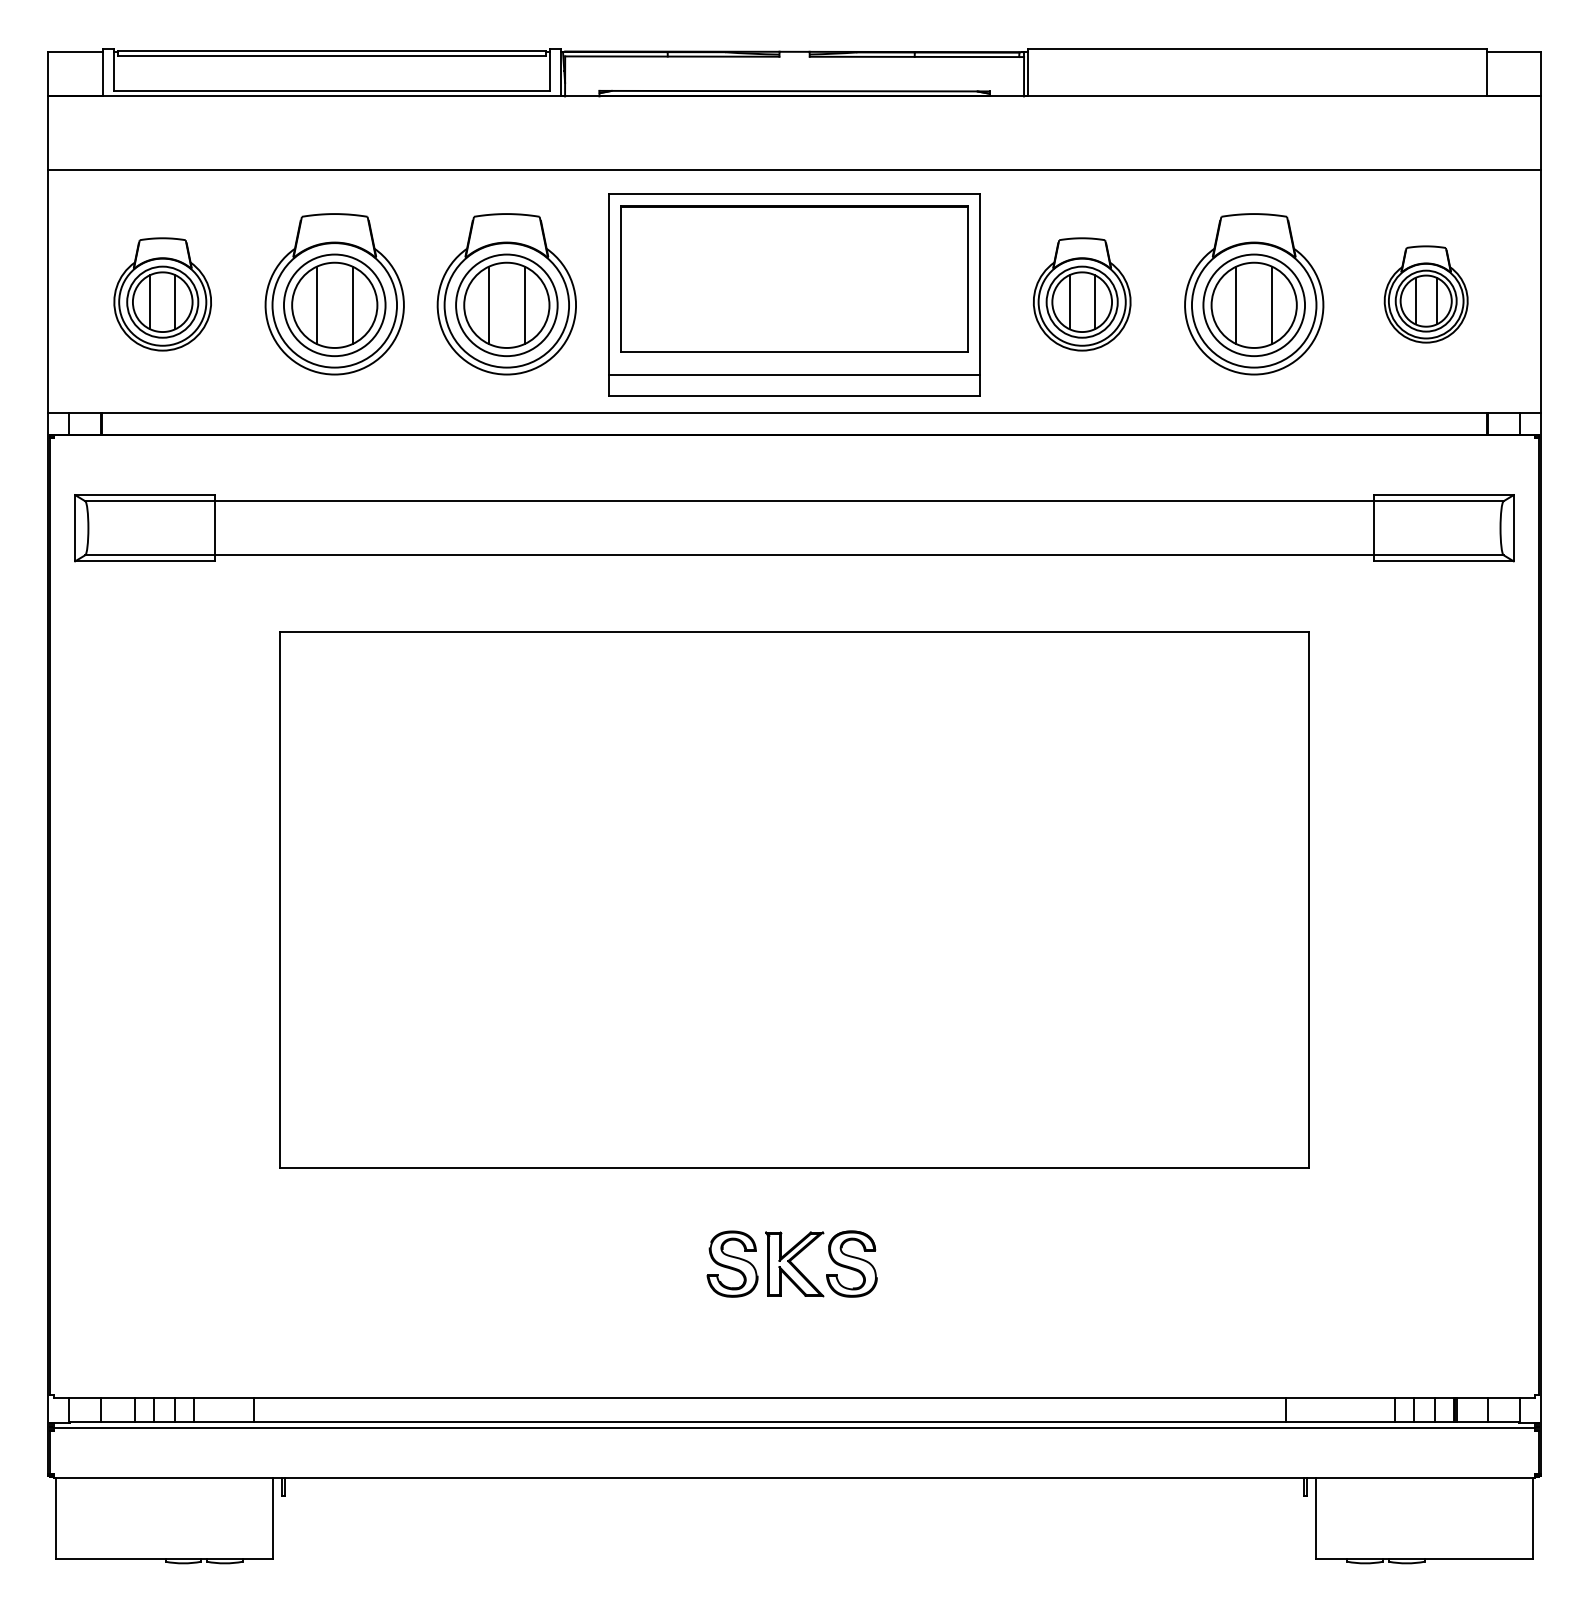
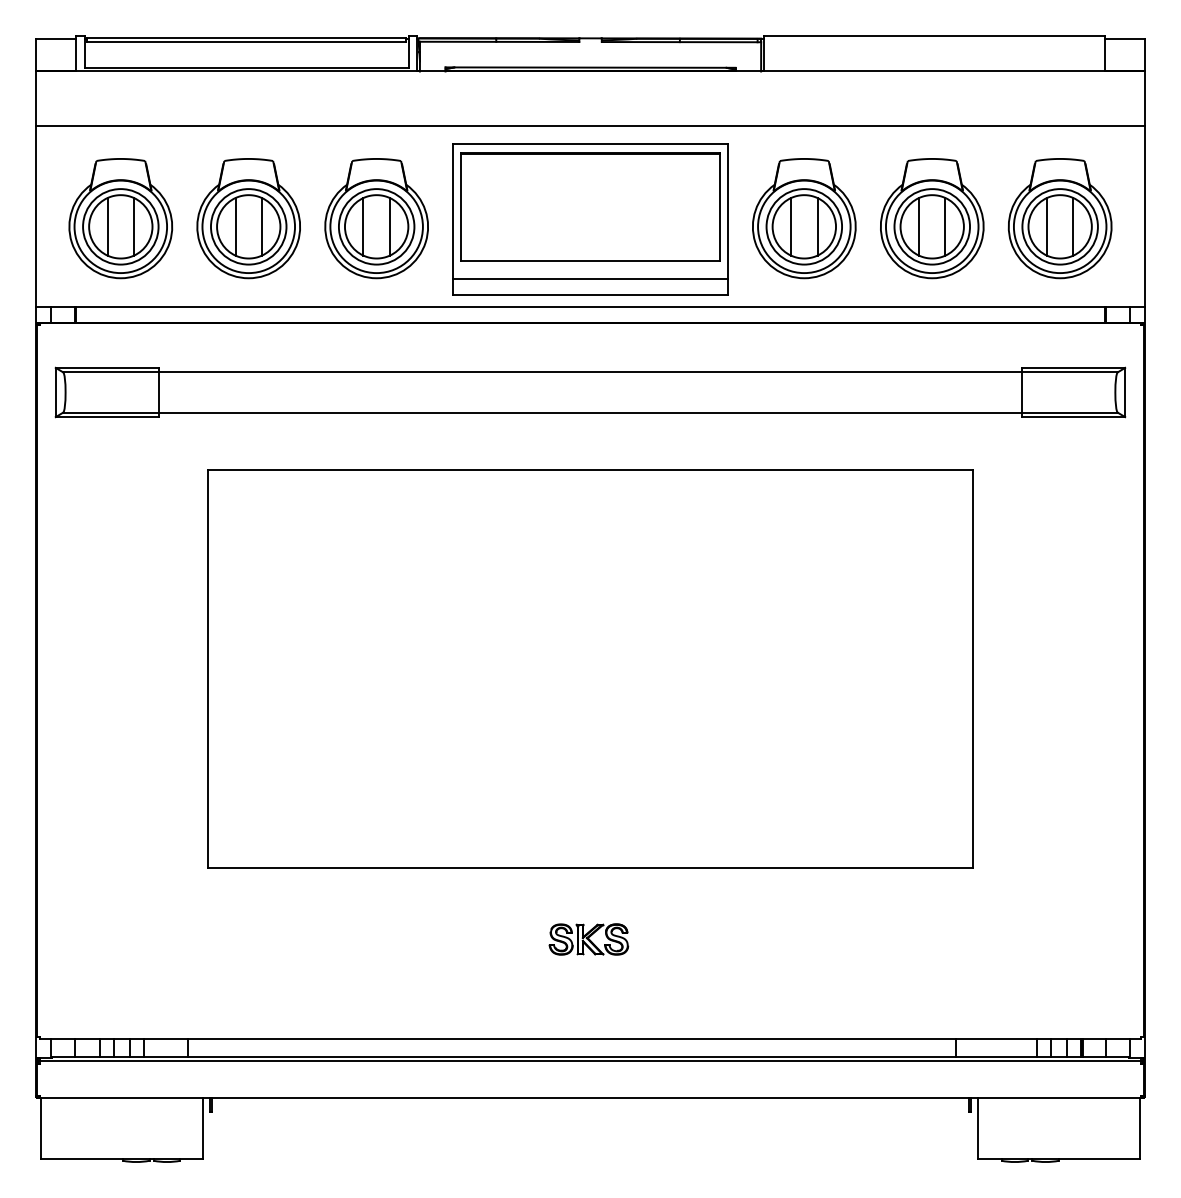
part: (162, 294) -> (120, 218), size x1.43
part: (1082, 294) -> (804, 218), size x1.43
part: (1425, 294) -> (1059, 218), size x1.67
part: (791, 1264) -> (588, 939), size x0.62

